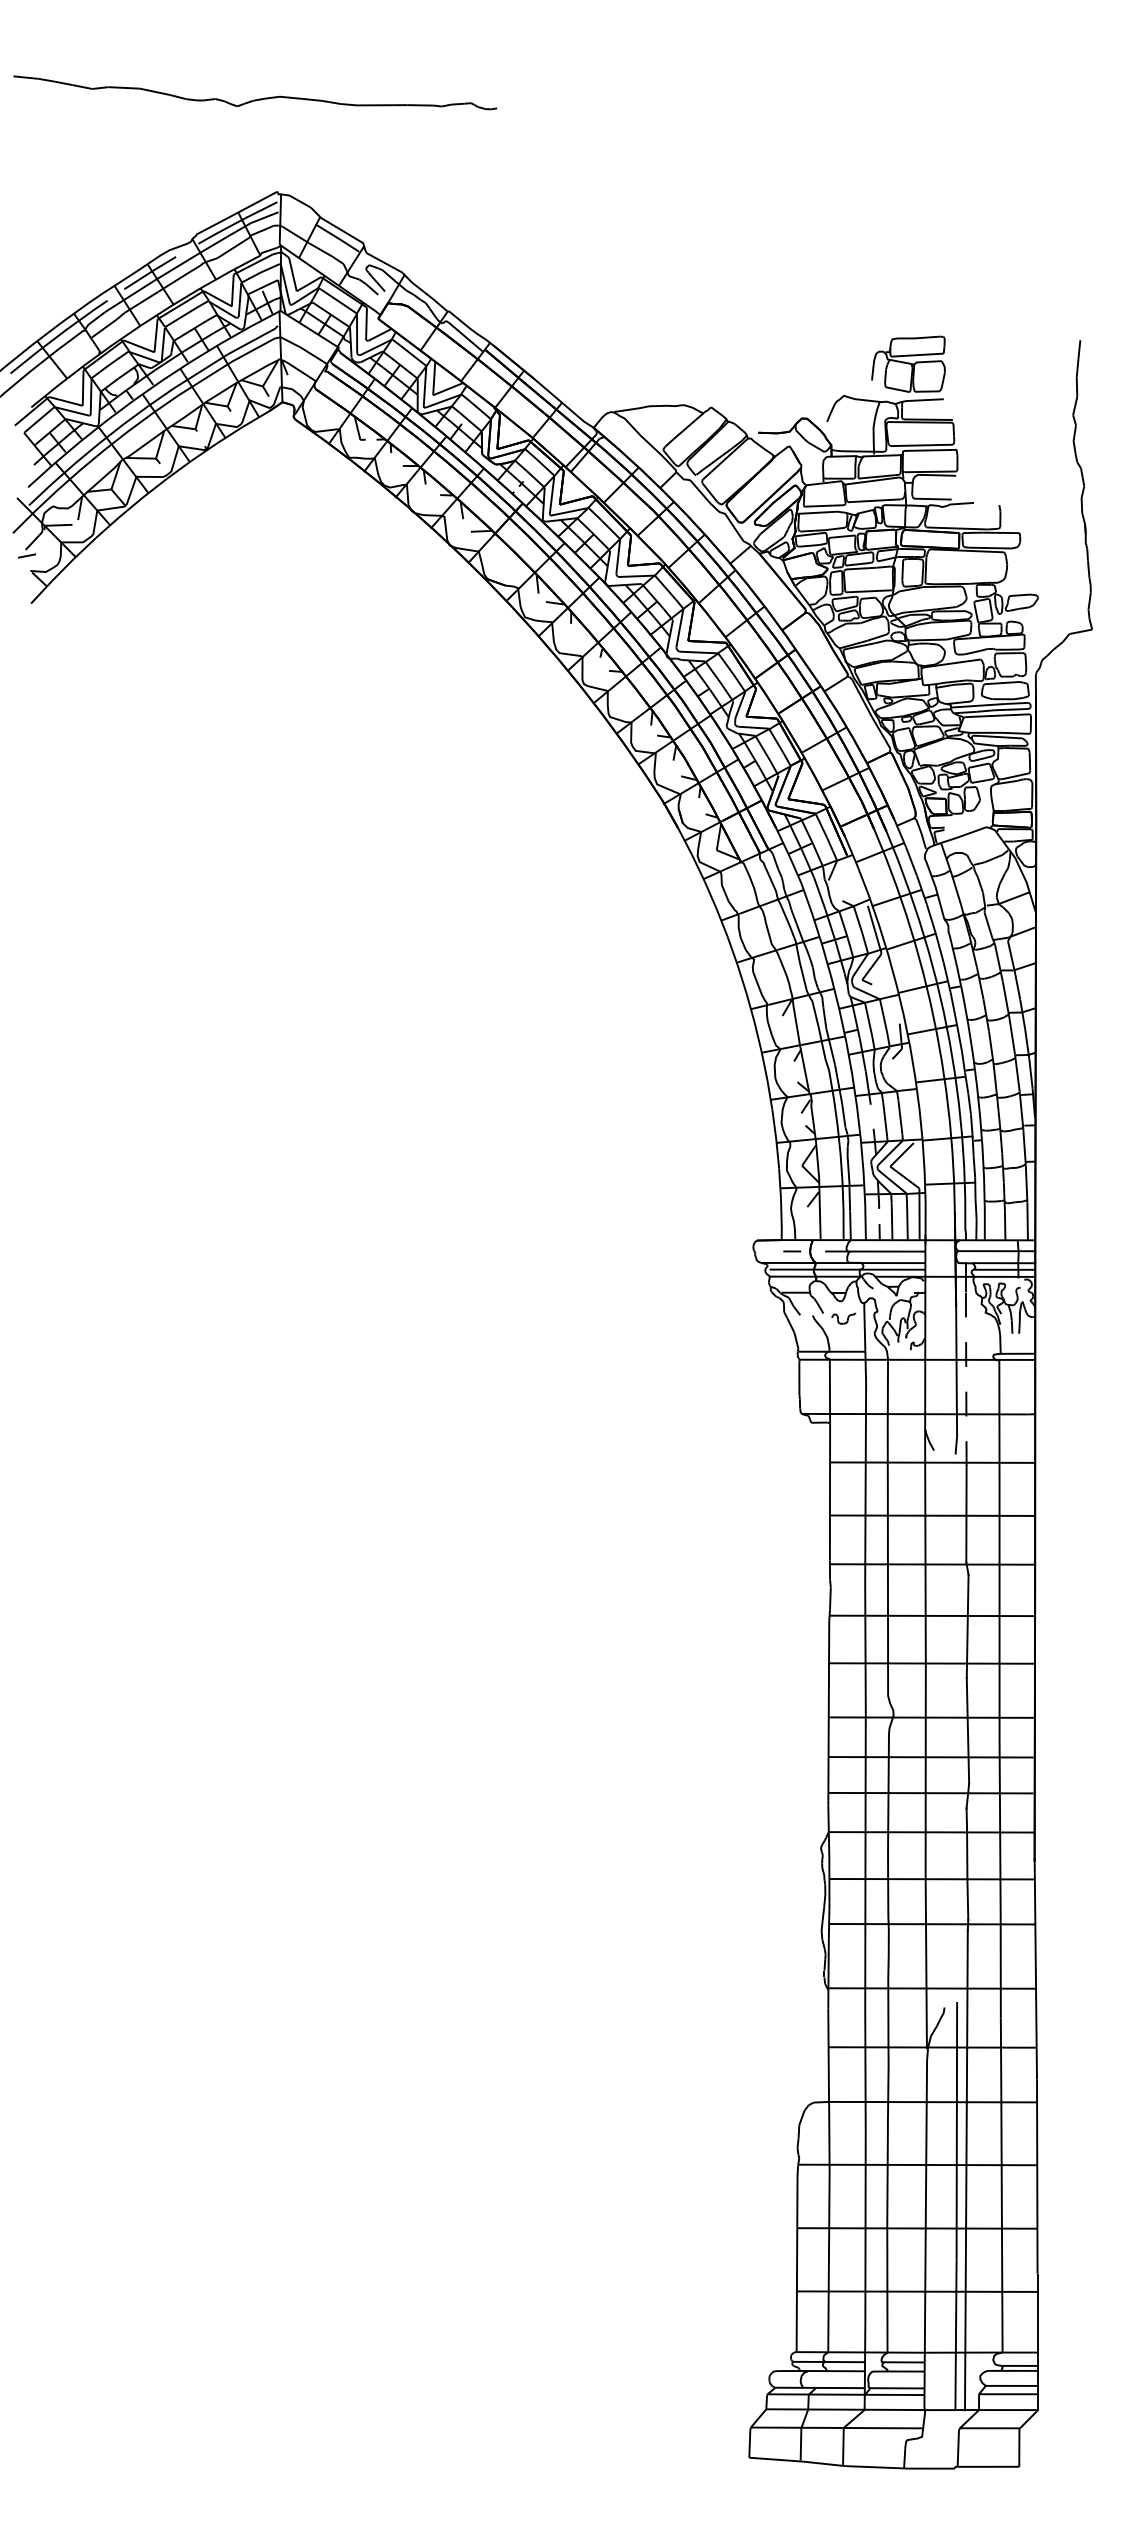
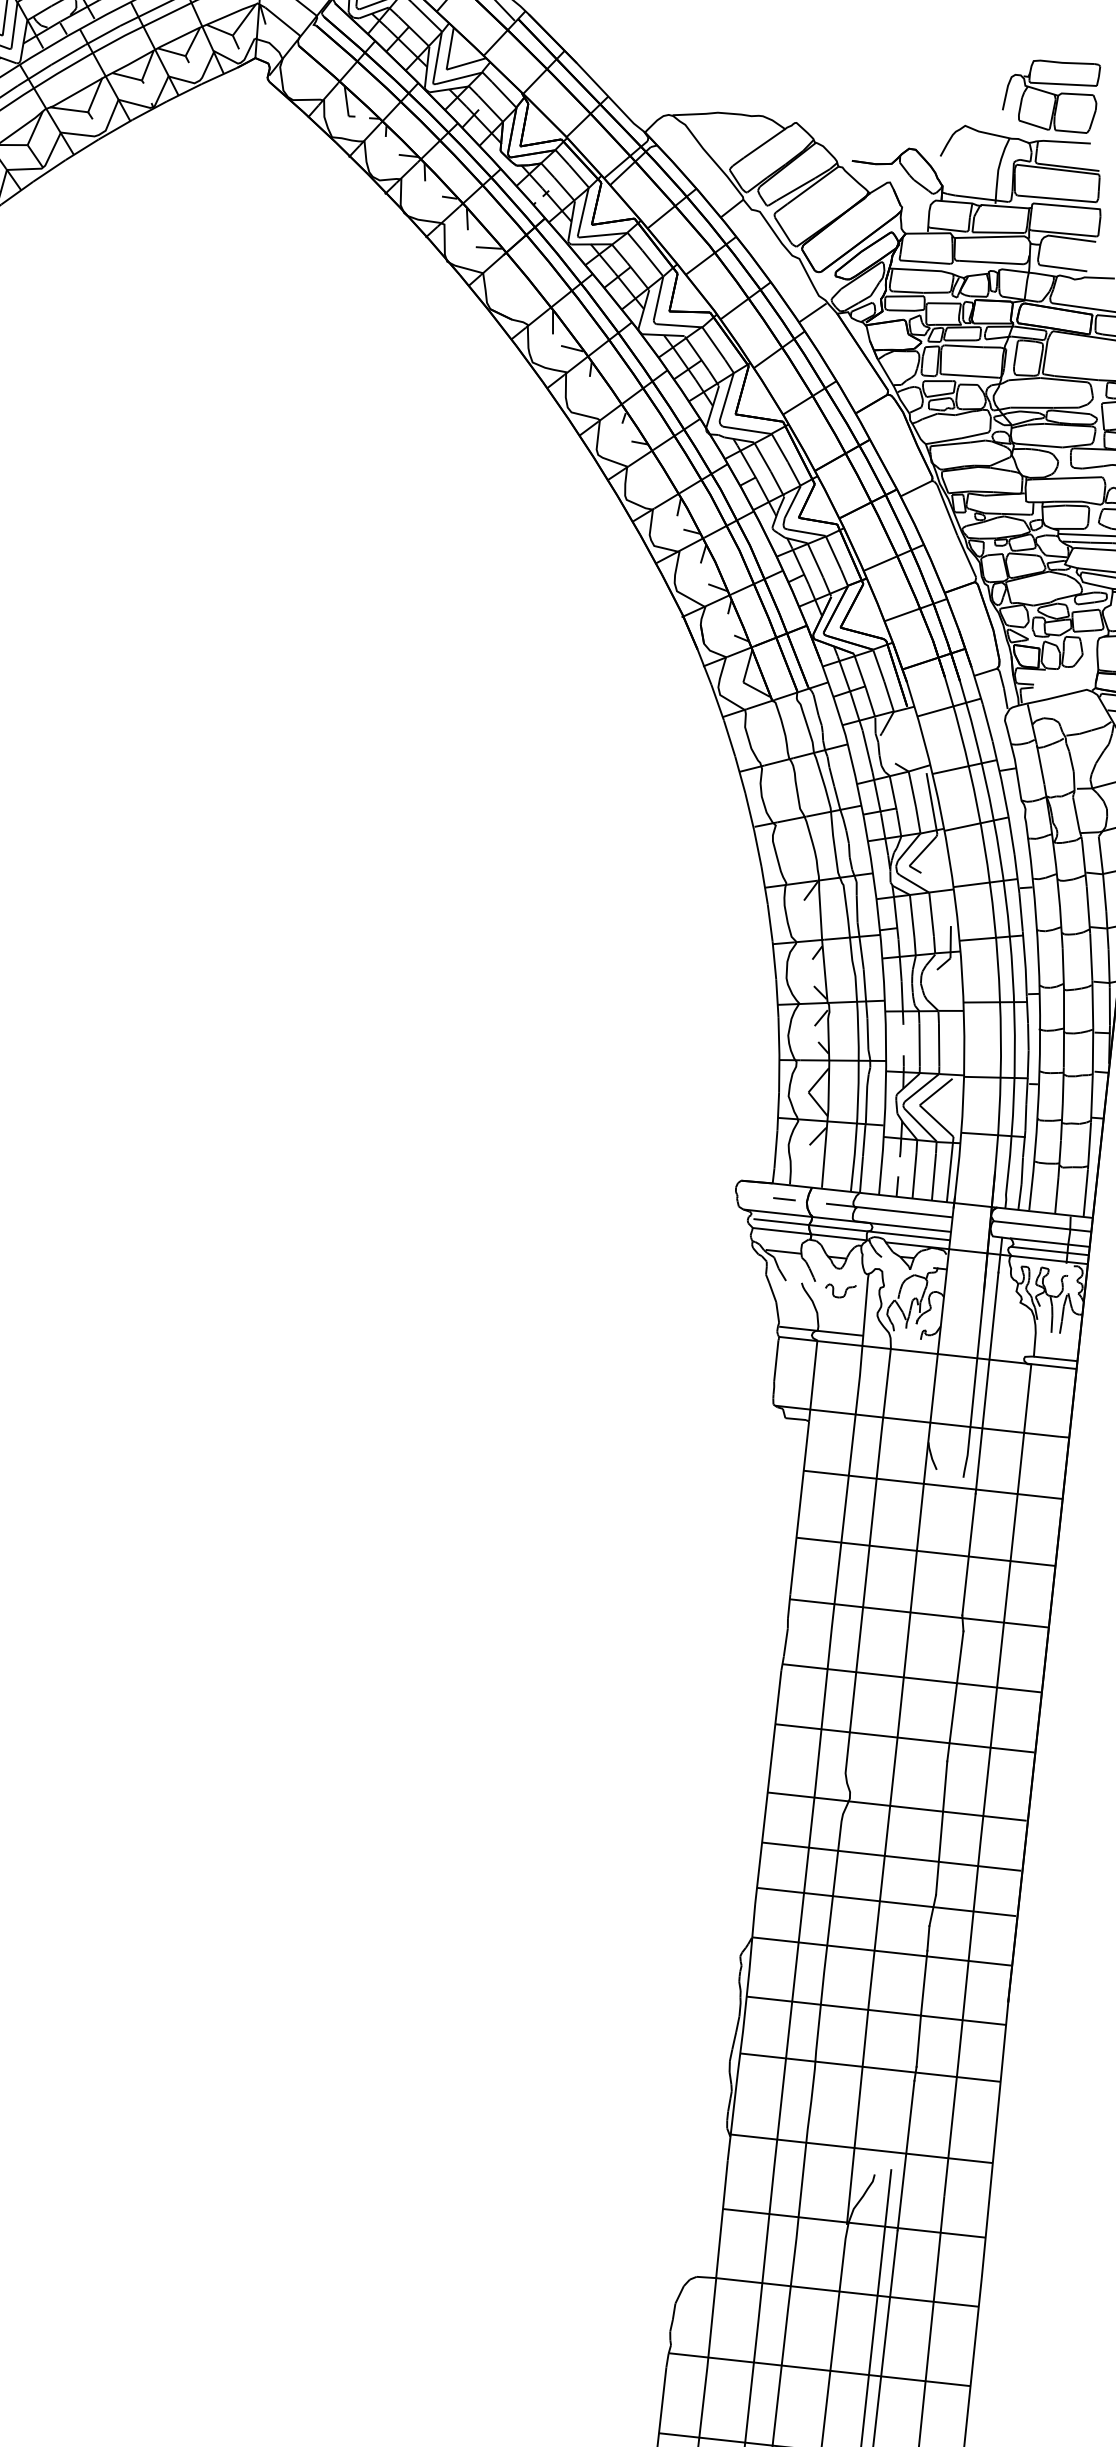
line: (966, 1377) -> (987, 1381), dashed -> solid

